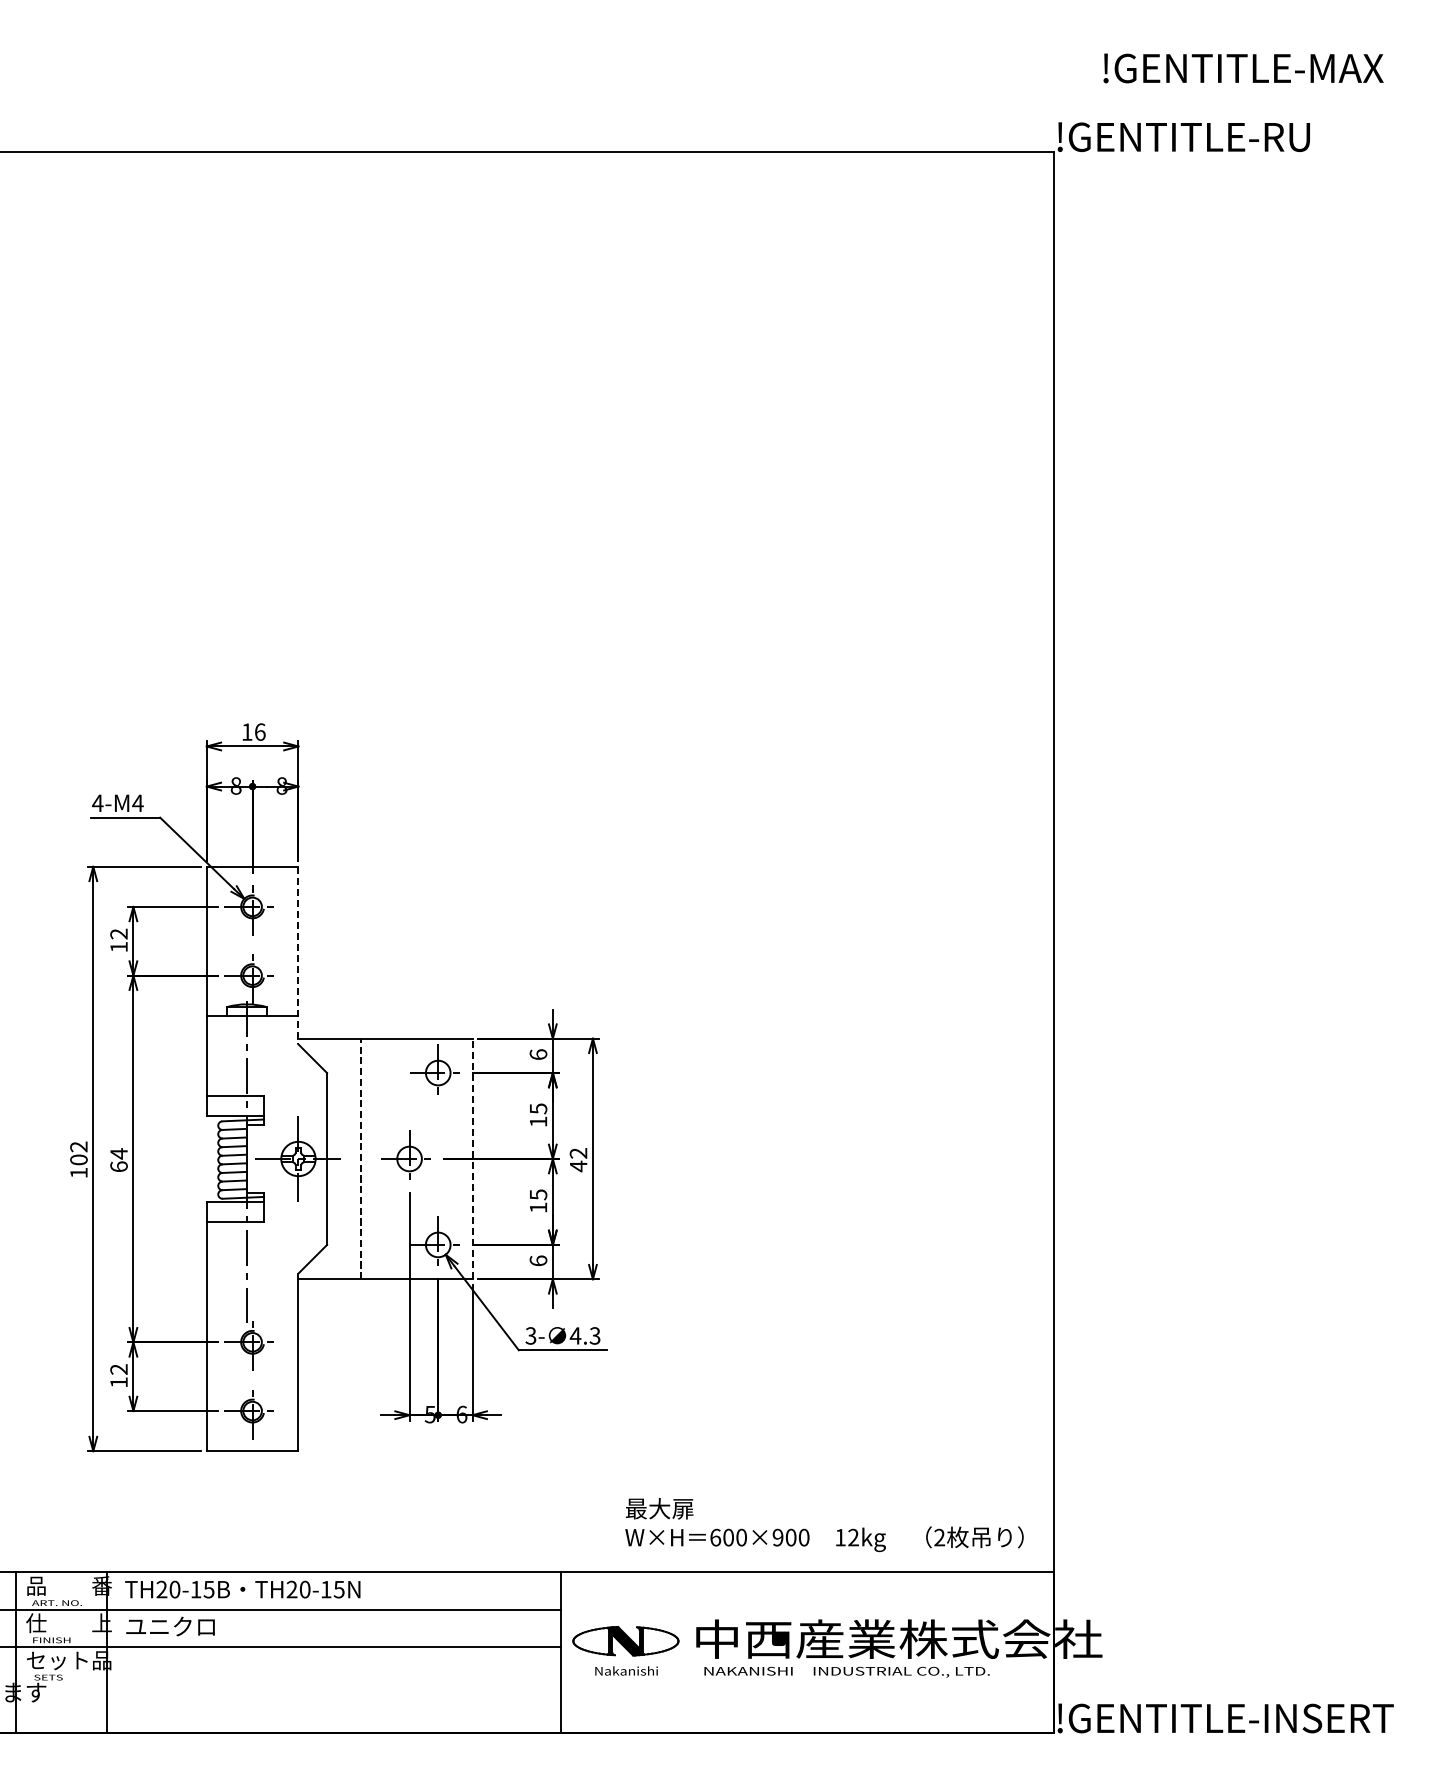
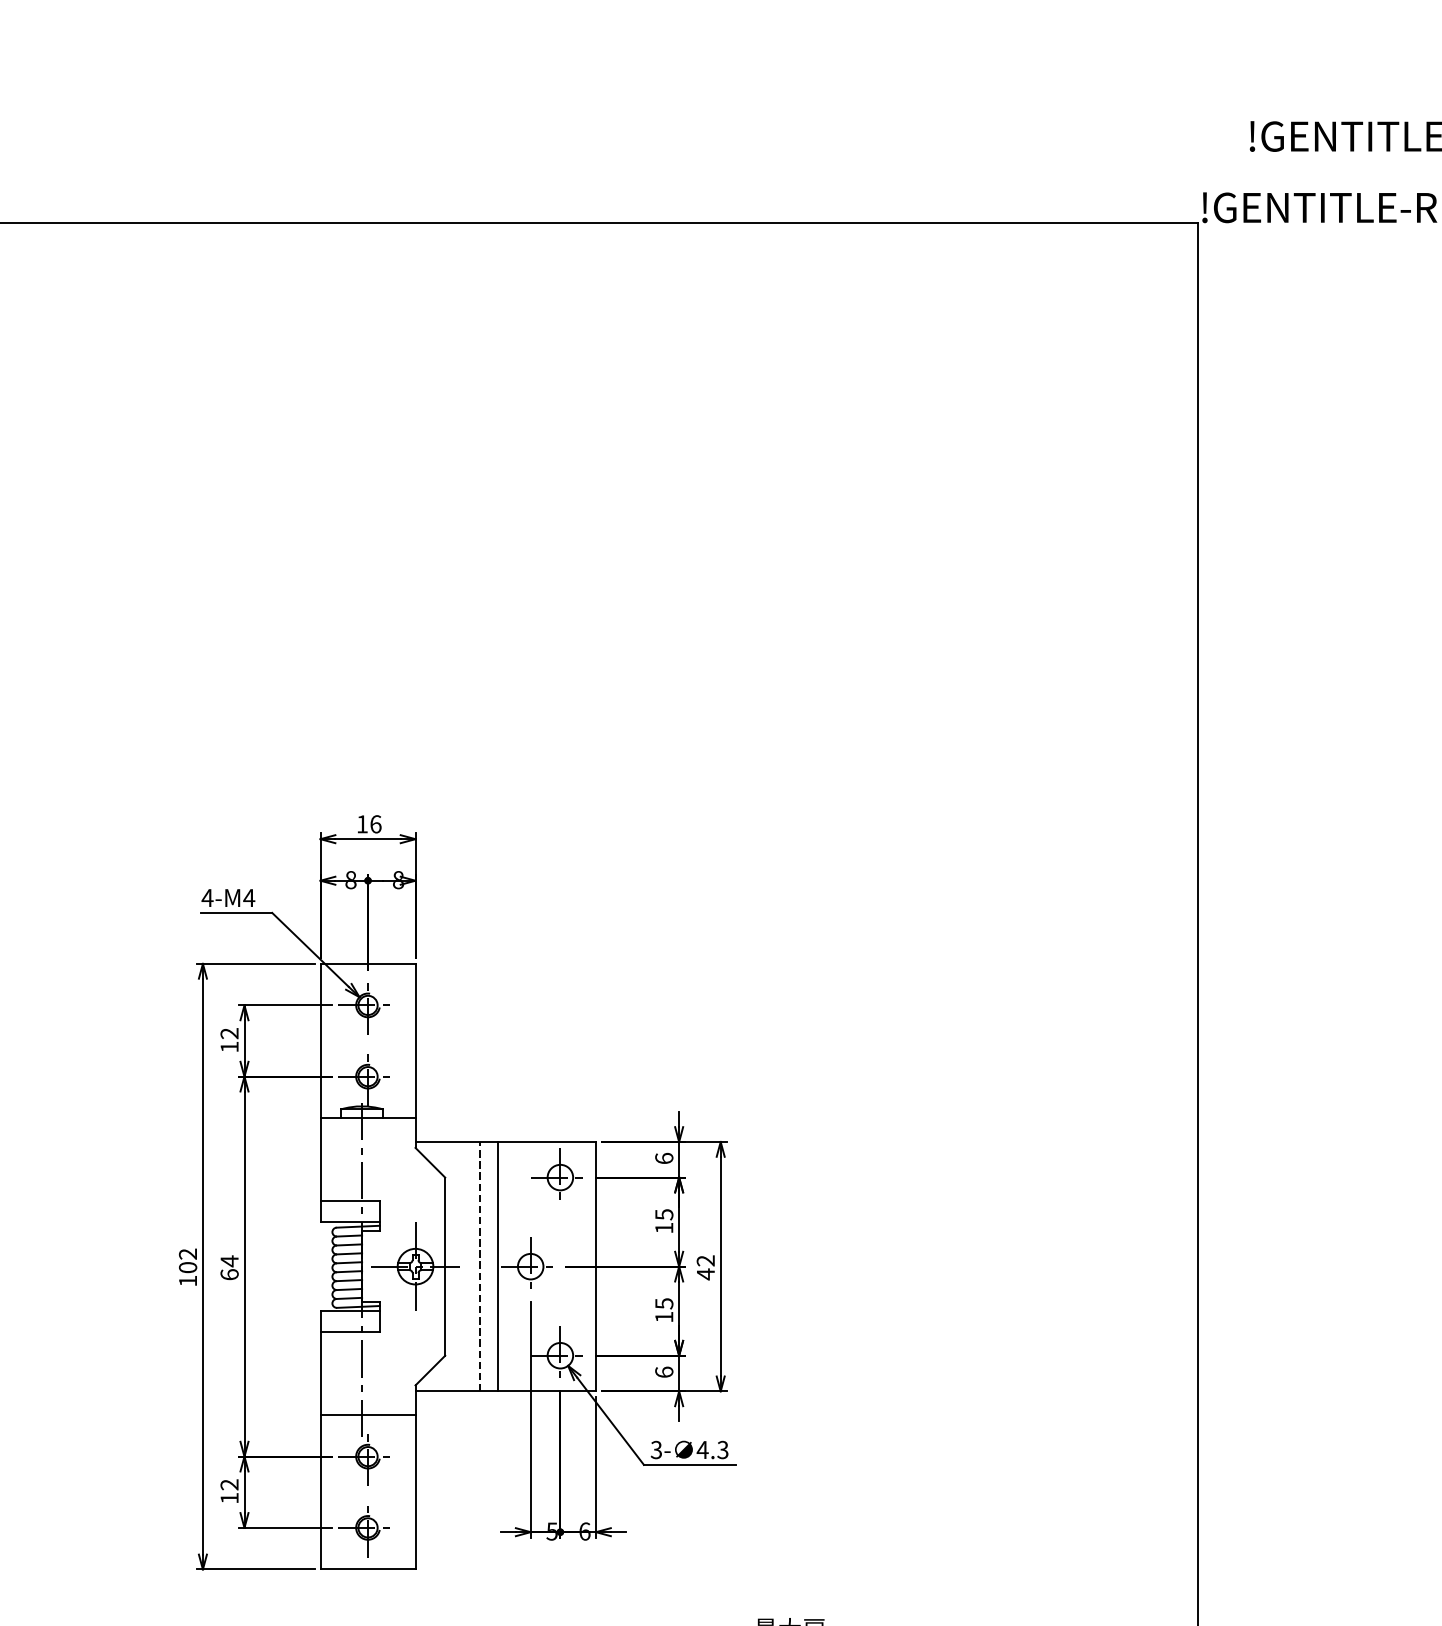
line: (298, 955) -> (415, 1055), dashed -> solid
line: (378, 1158) -> (498, 1266), added
line: (472, 1158) -> (595, 1266), dashed -> solid
line: (252, 1302) -> (367, 1415), added

